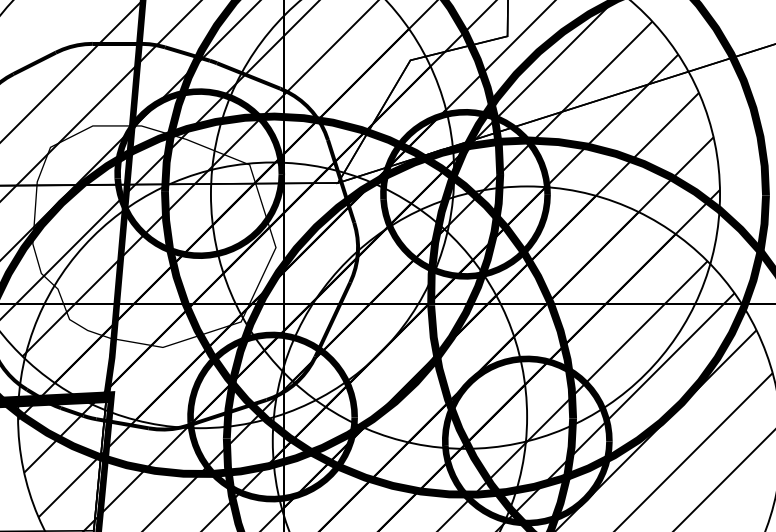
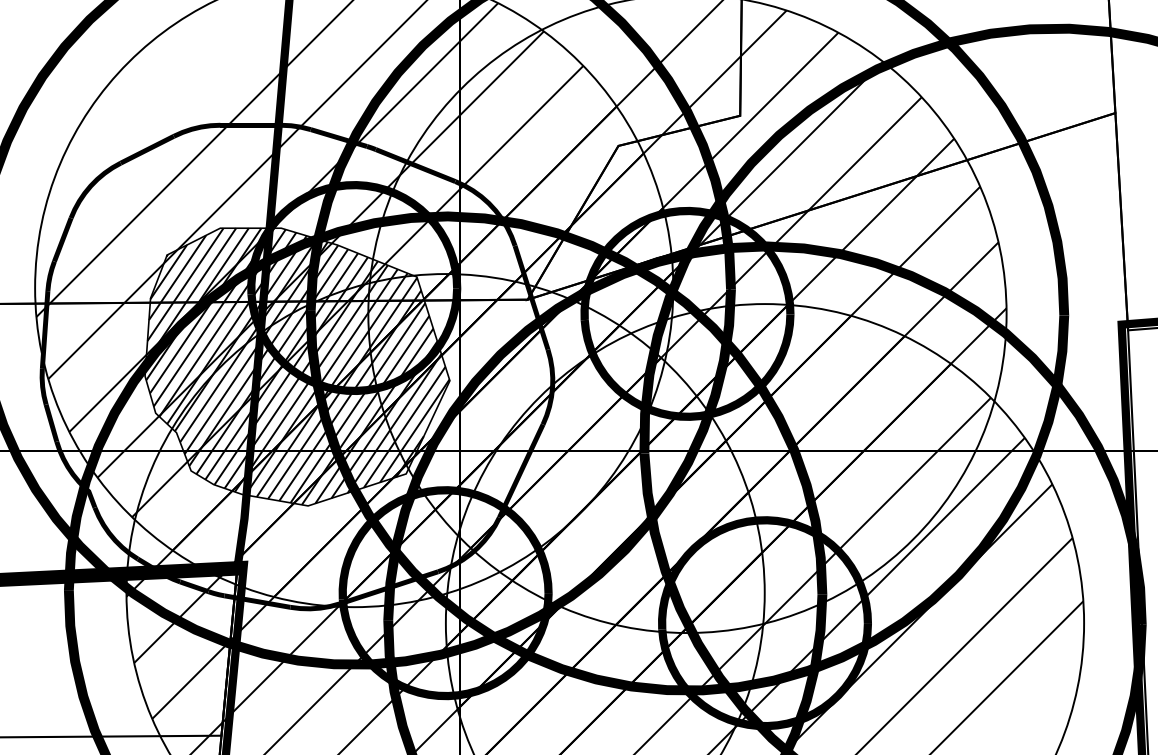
hatch: (154, 236) -> (297, 366), added

